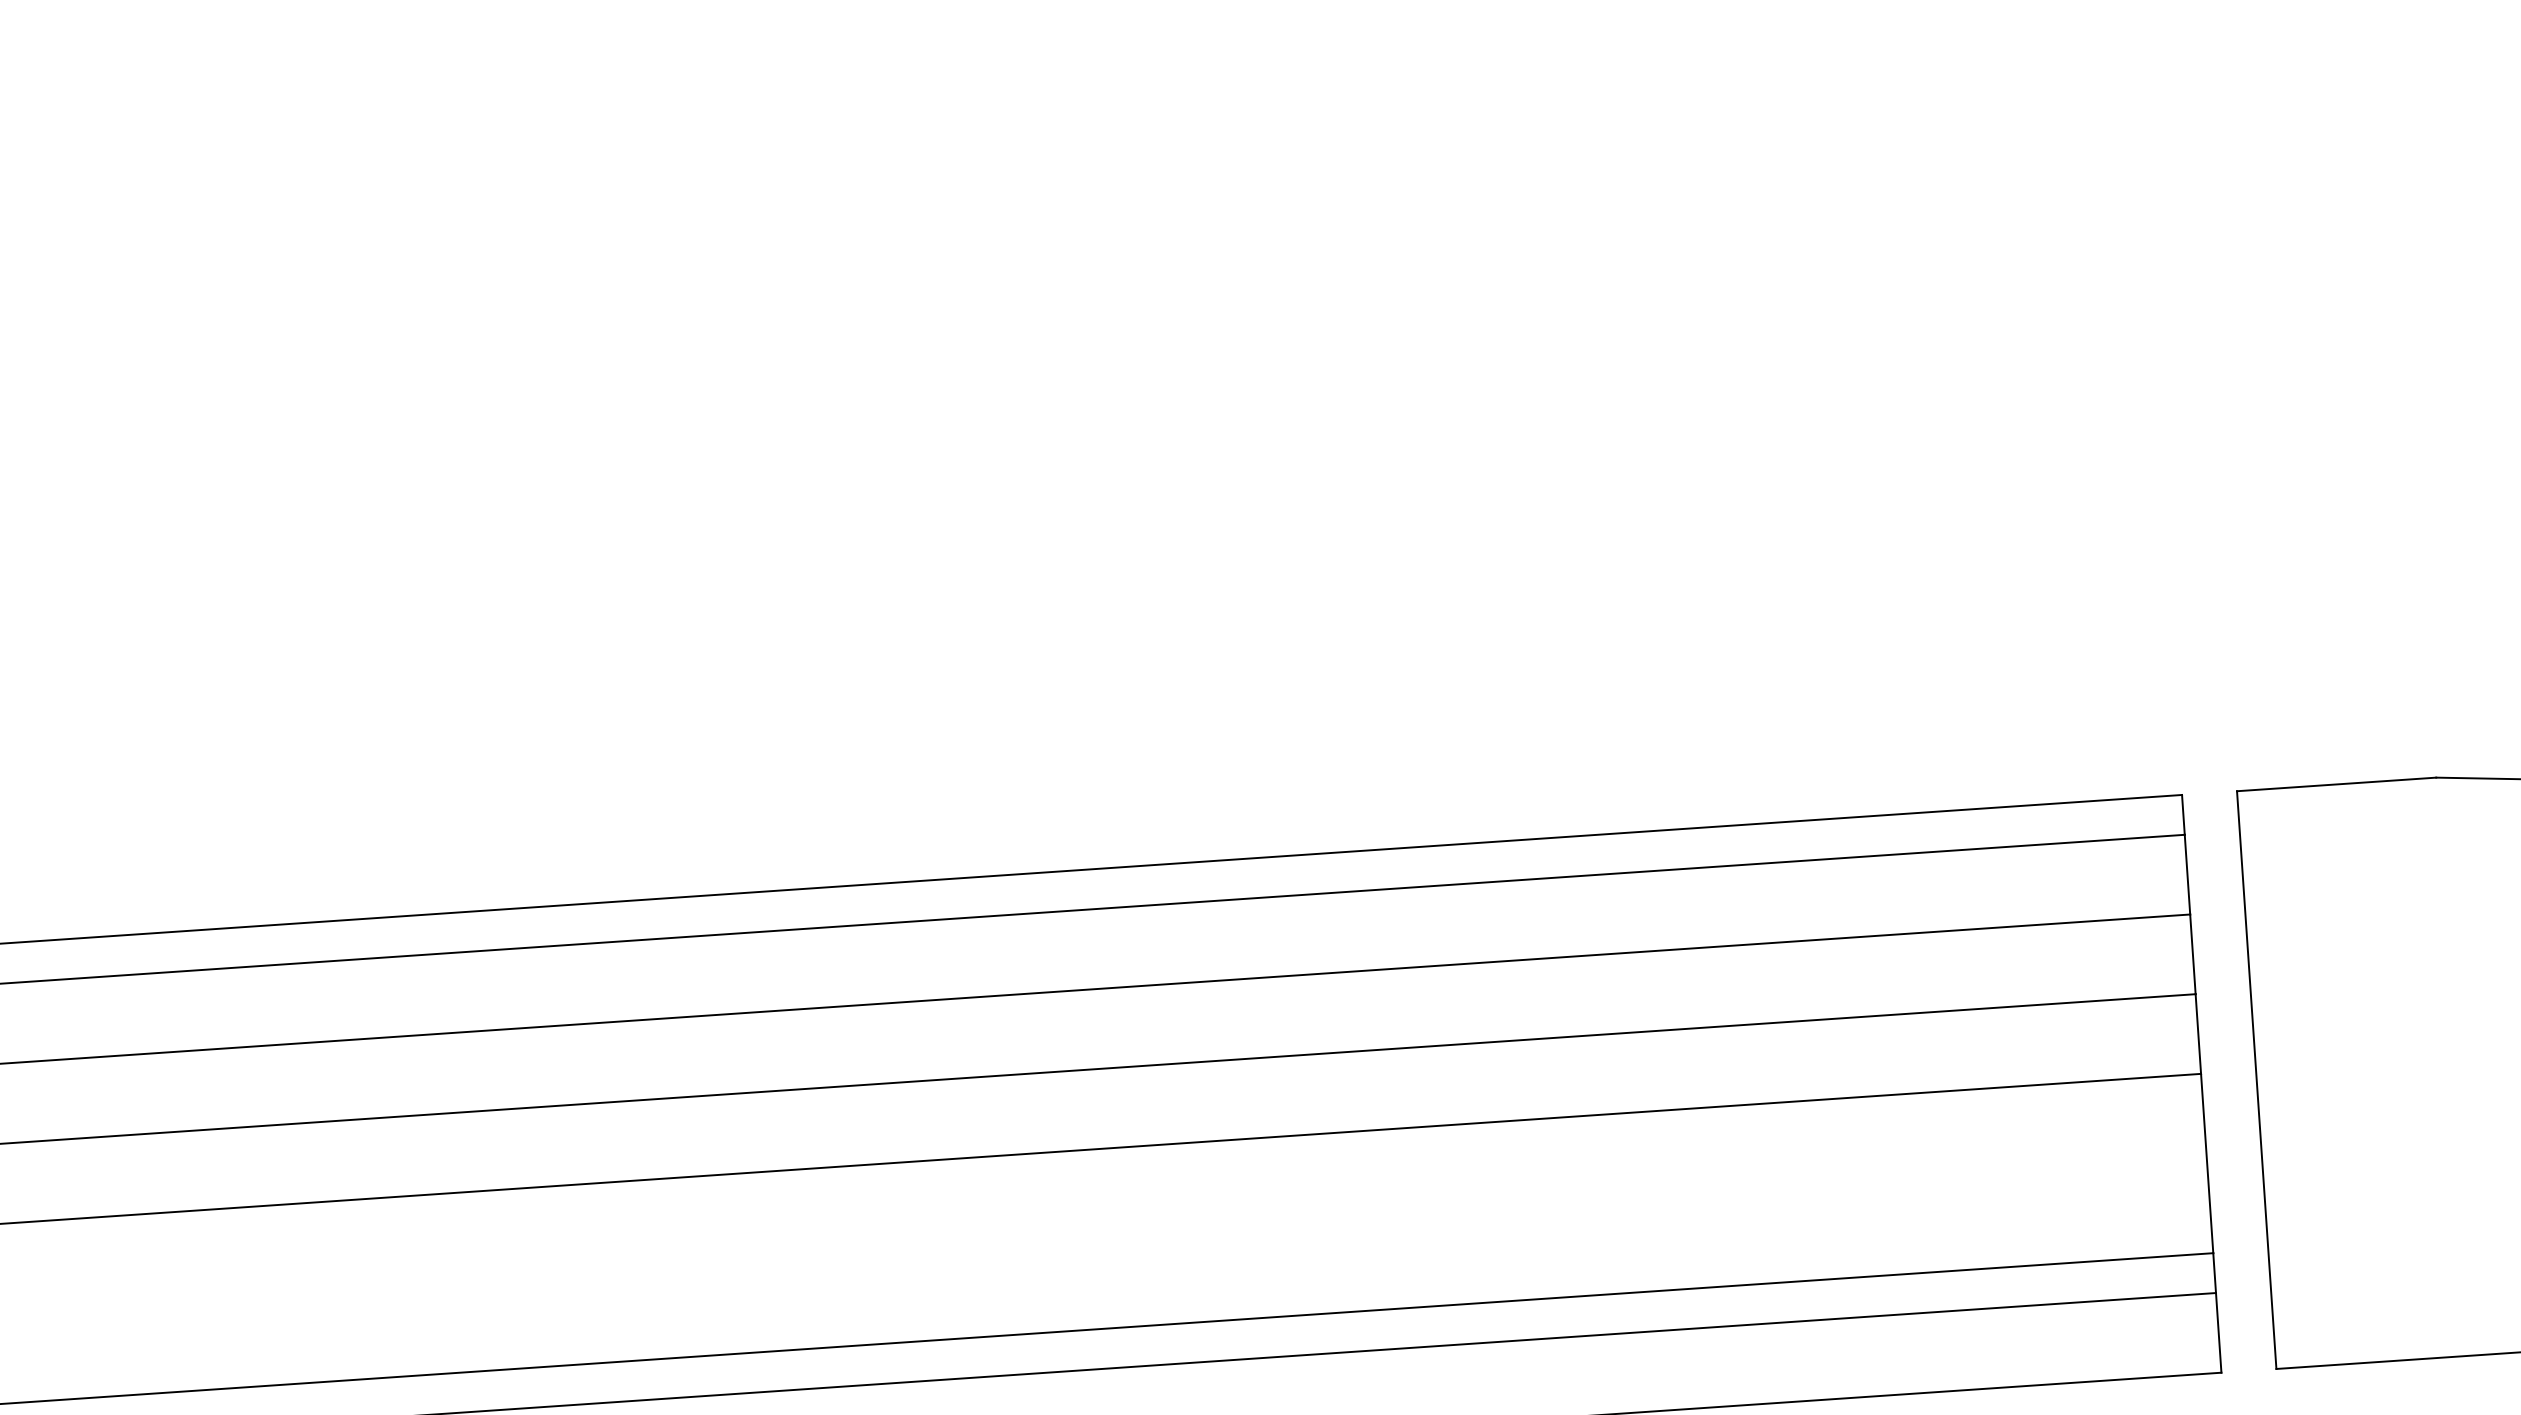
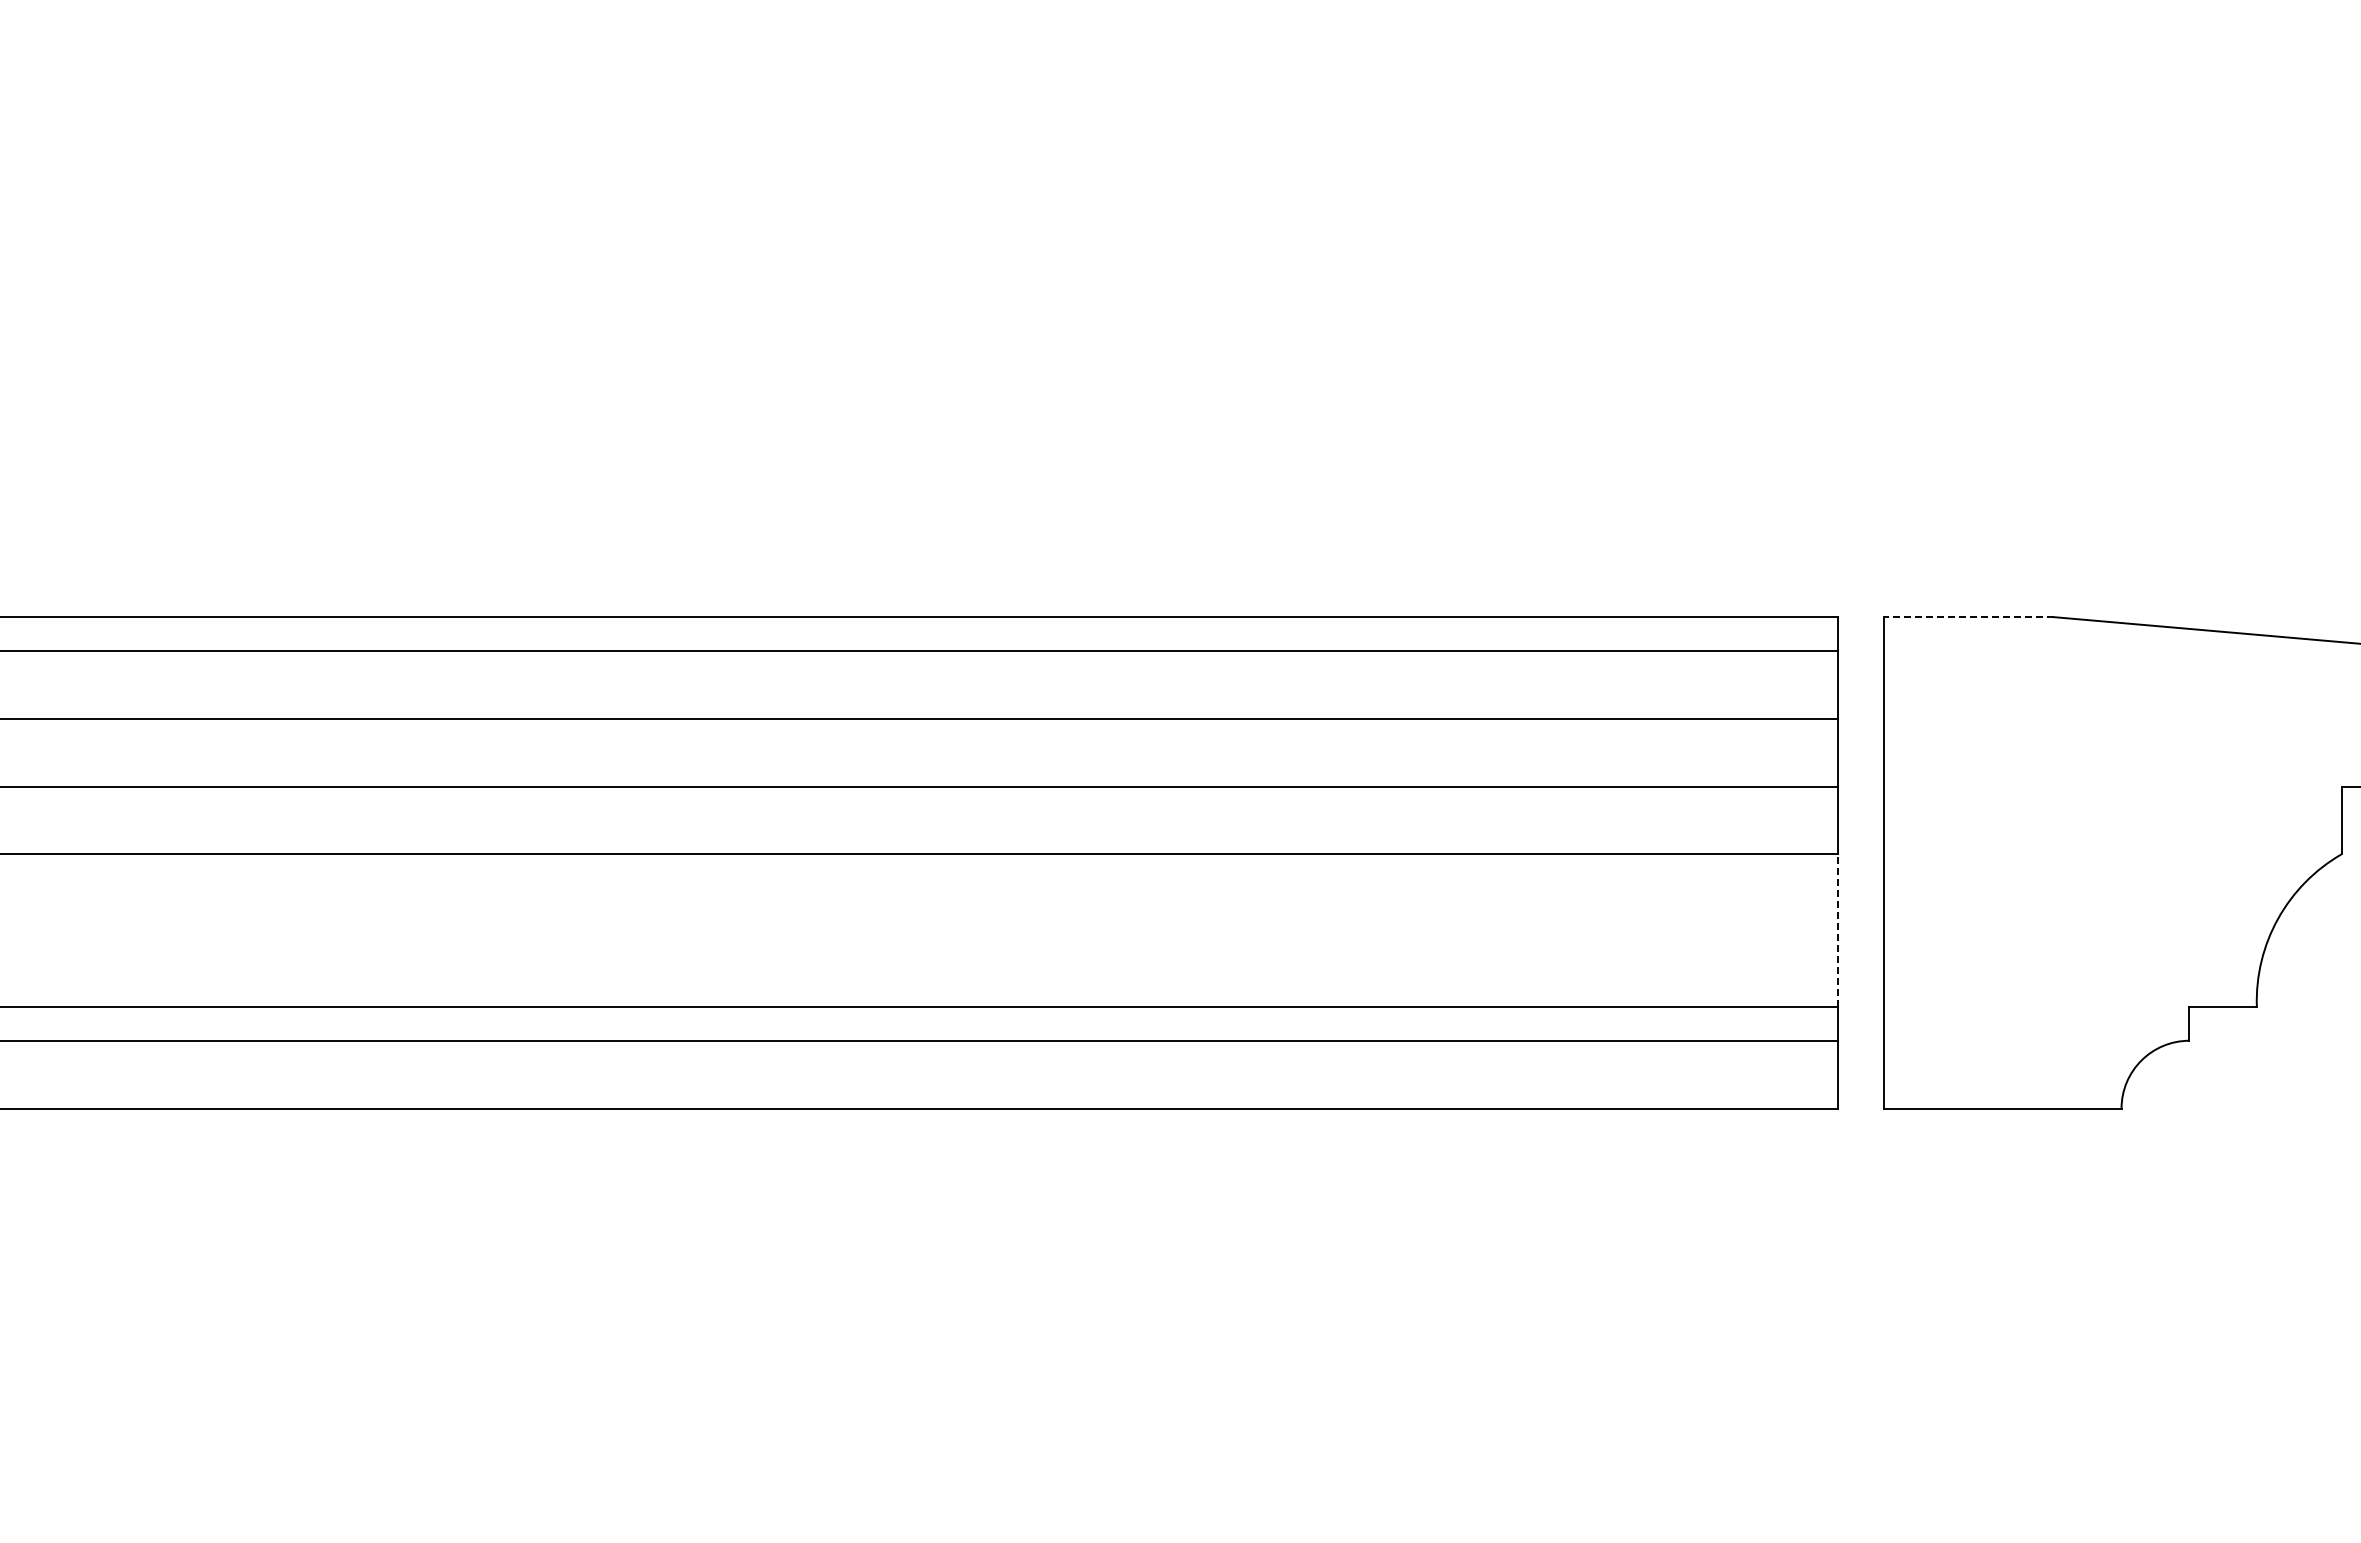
line: (2337, 784) -> (1969, 617), solid -> dashed
line: (2207, 1163) -> (1837, 930), solid -> dashed

